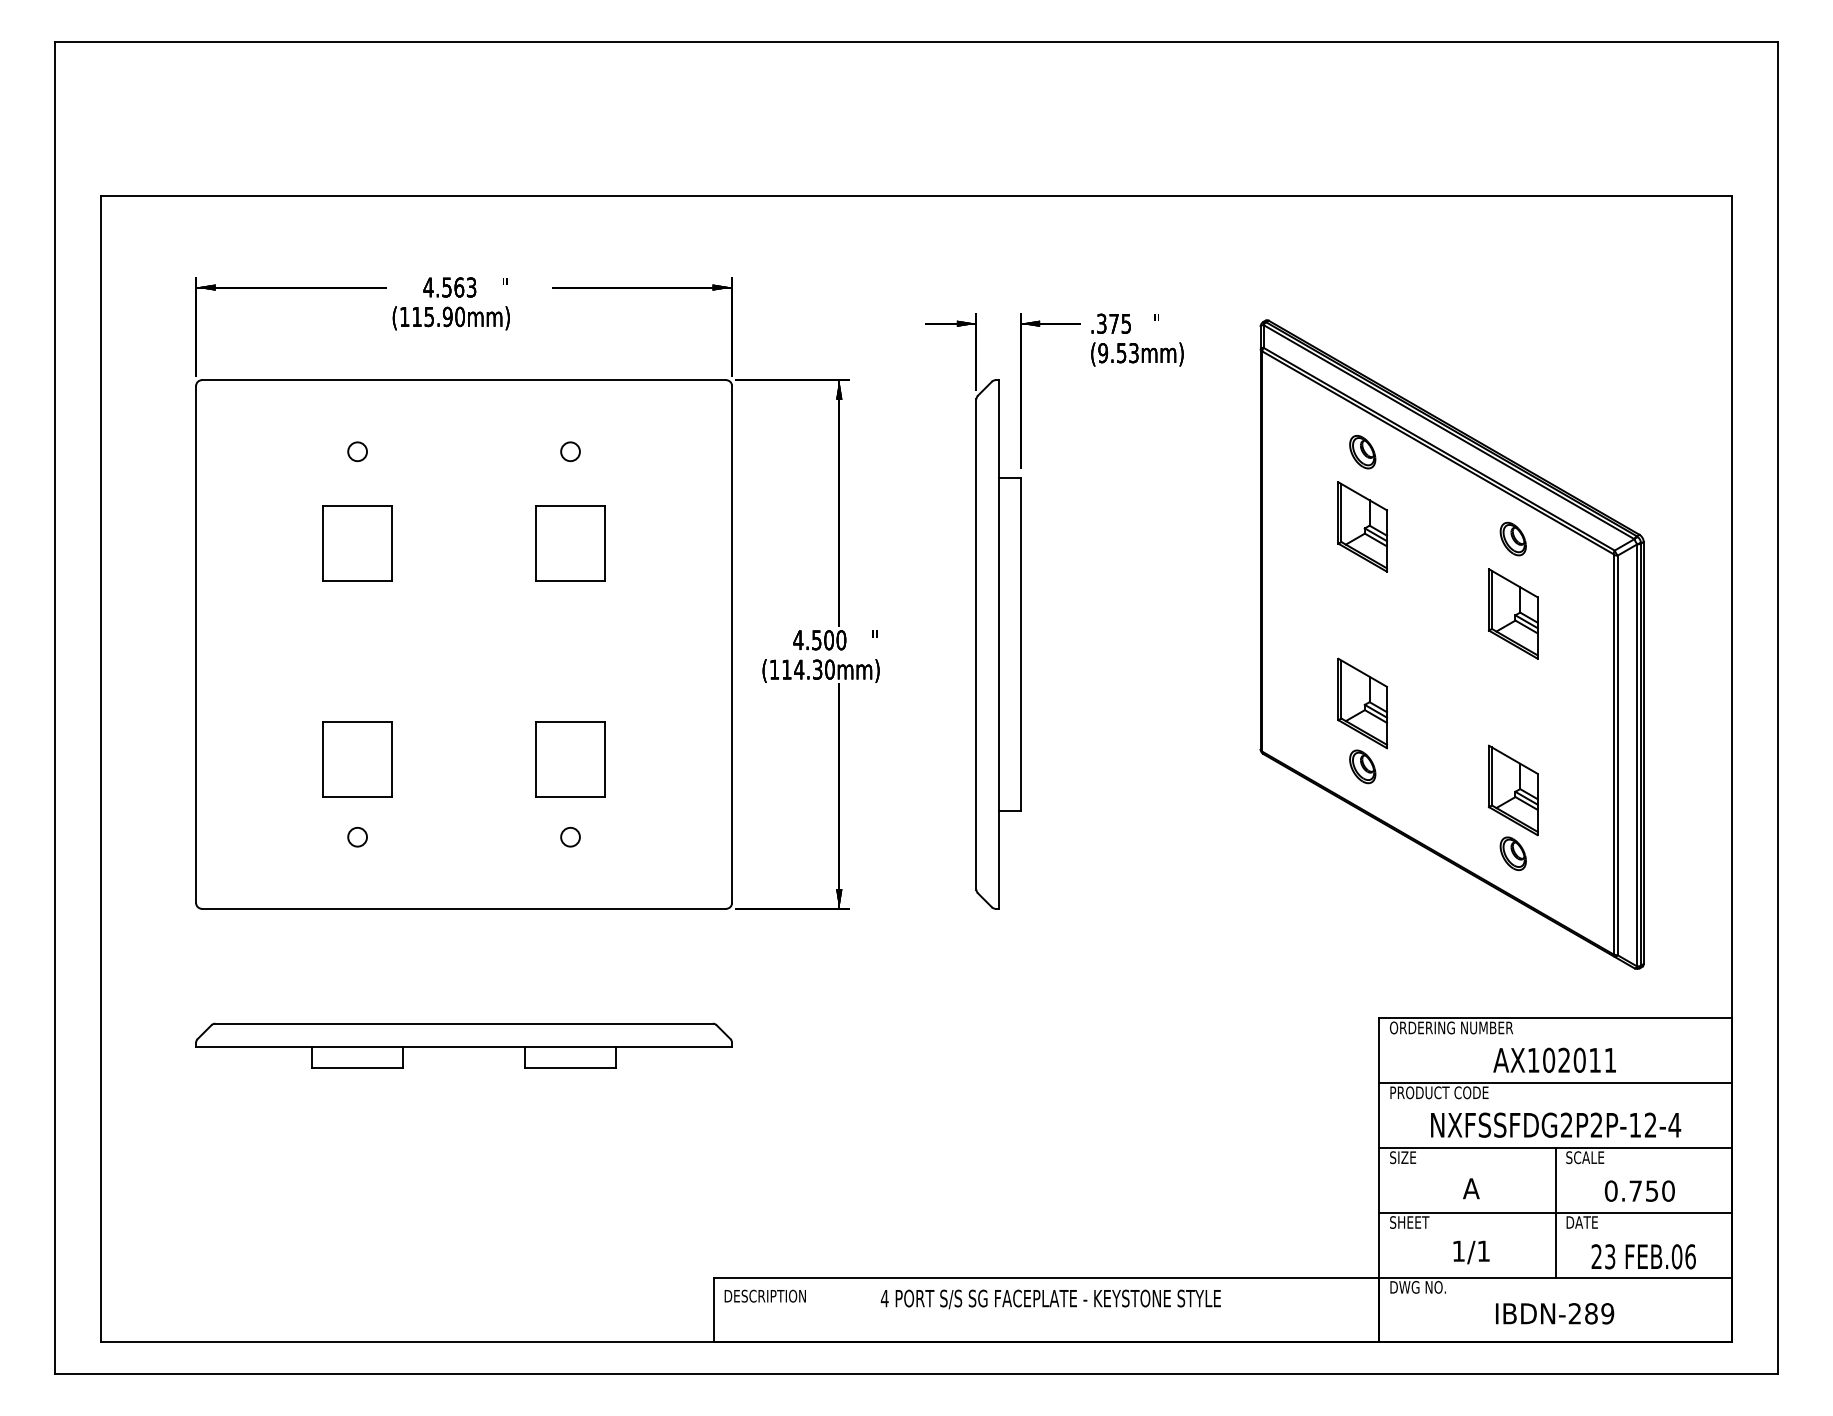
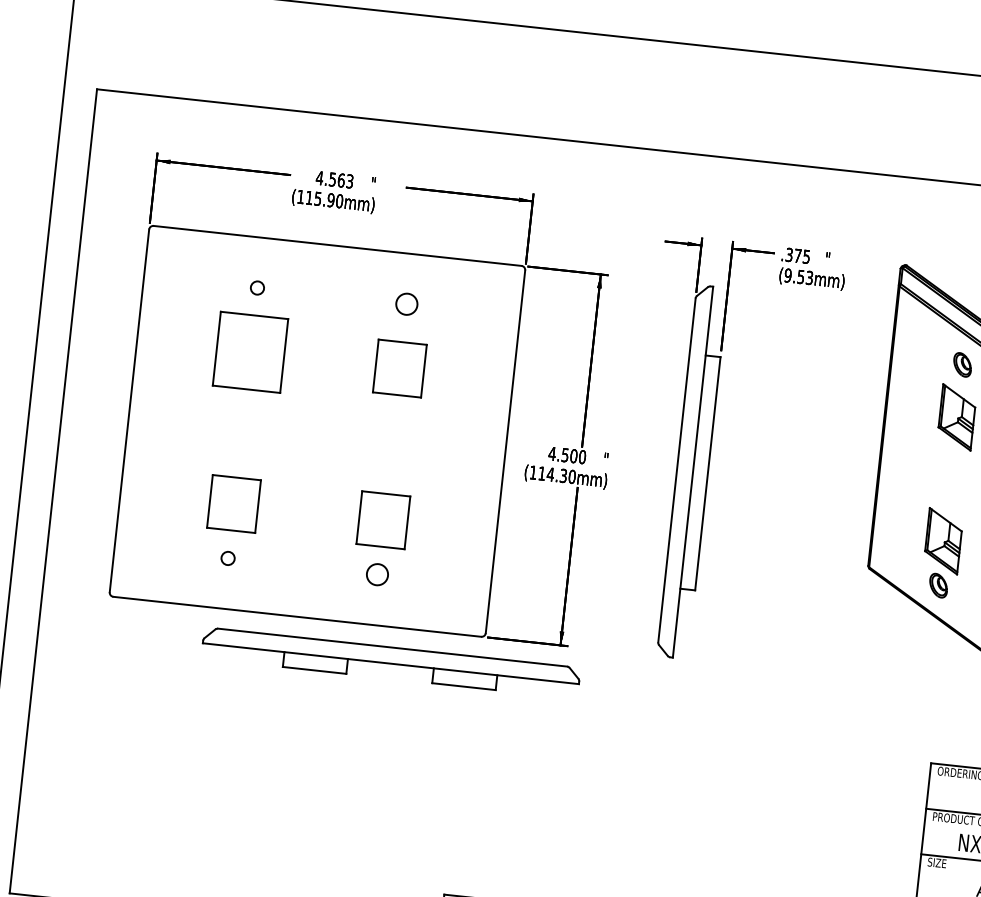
circle: (570, 451) -> (406, 304), size x1.6
part: (357, 543) -> (250, 352), size x1.4
circle: (570, 836) -> (377, 574), size x1.6
part: (463, 1045) -> (390, 662), moved

